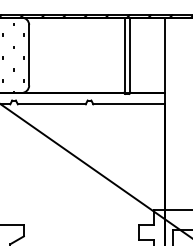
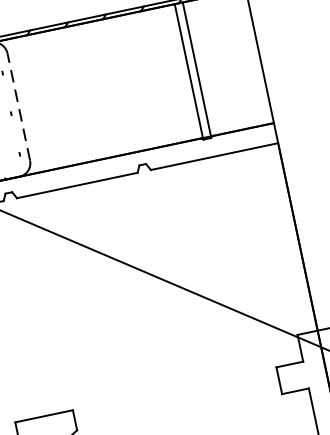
line: (29, 54) -> (19, 105), solid -> dashed

